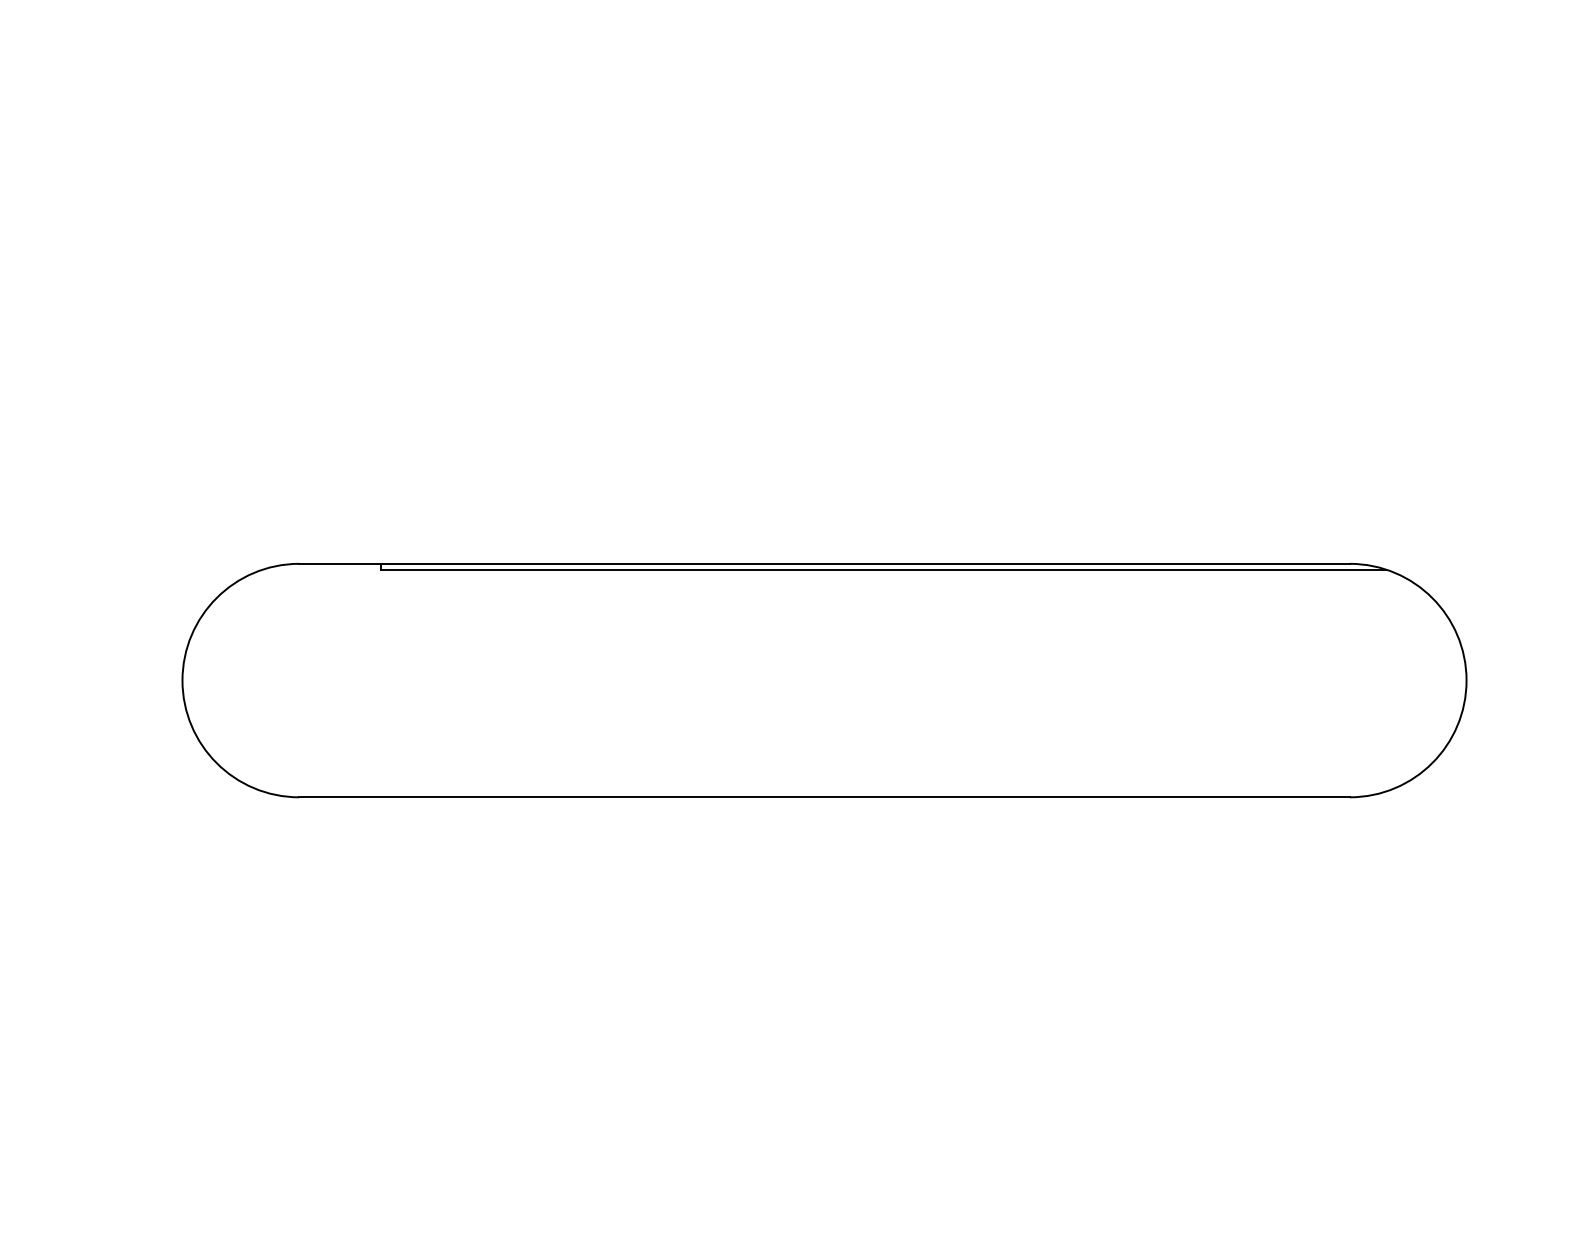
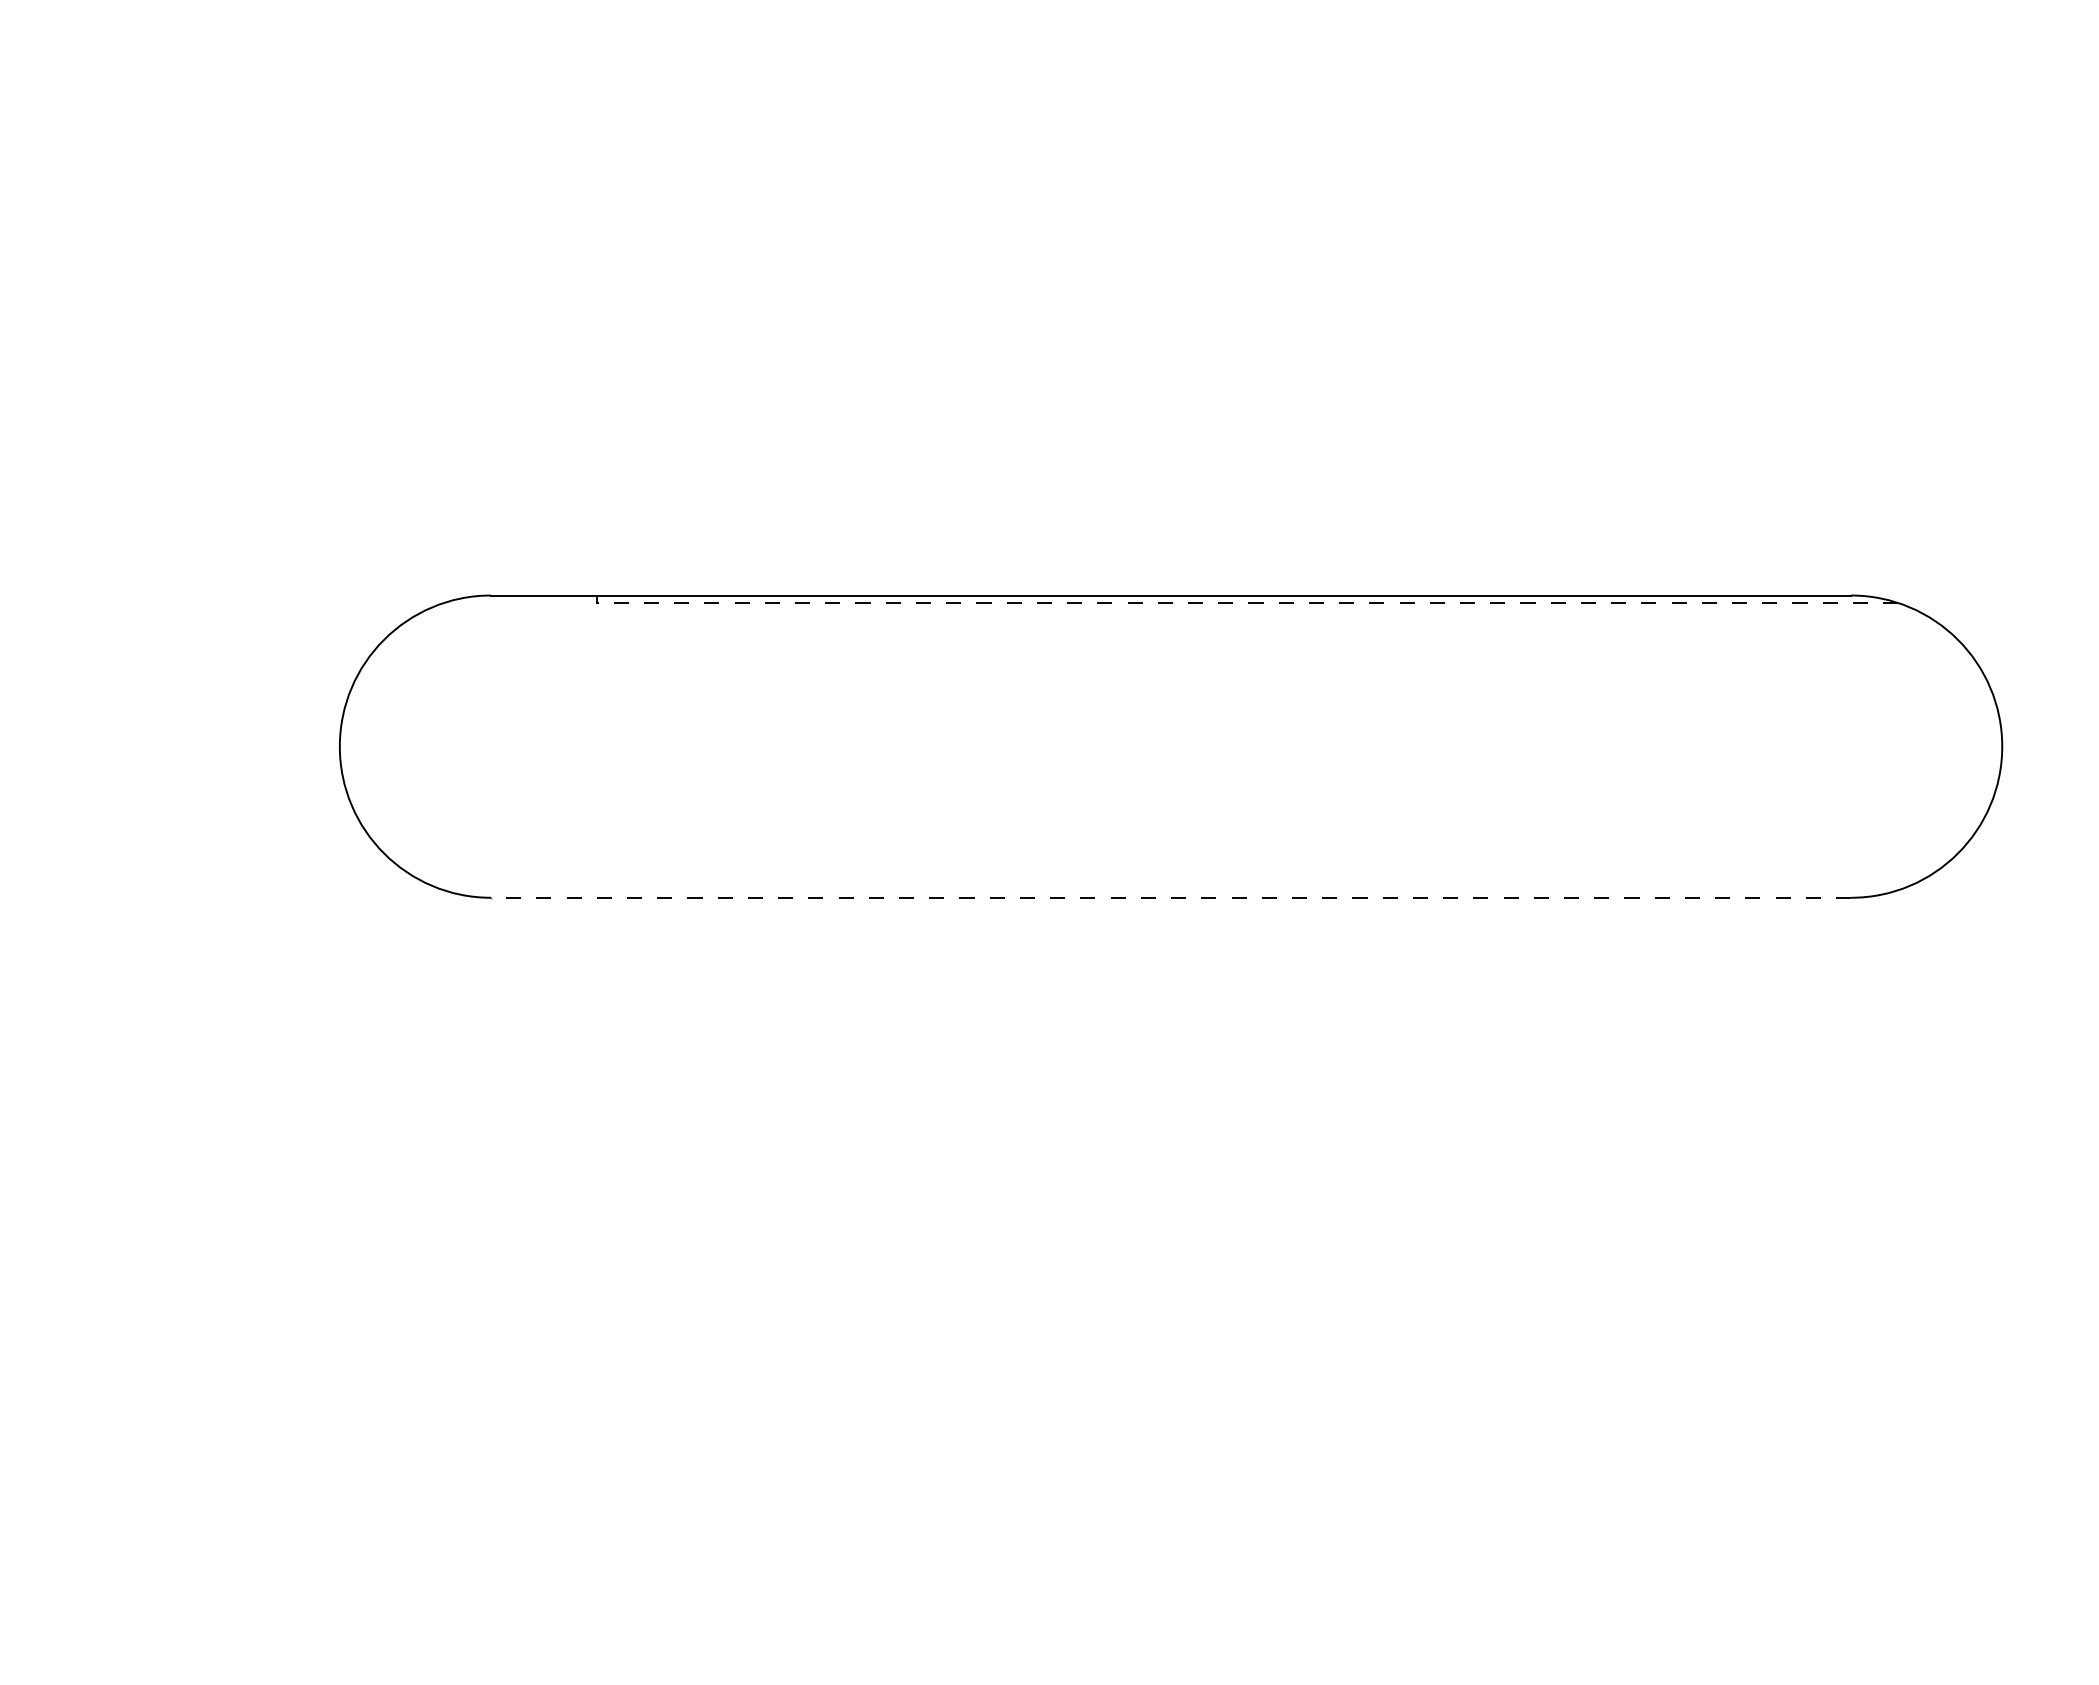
line: (883, 570) -> (1247, 603), solid -> dashed
line: (824, 797) -> (1170, 897), solid -> dashed

